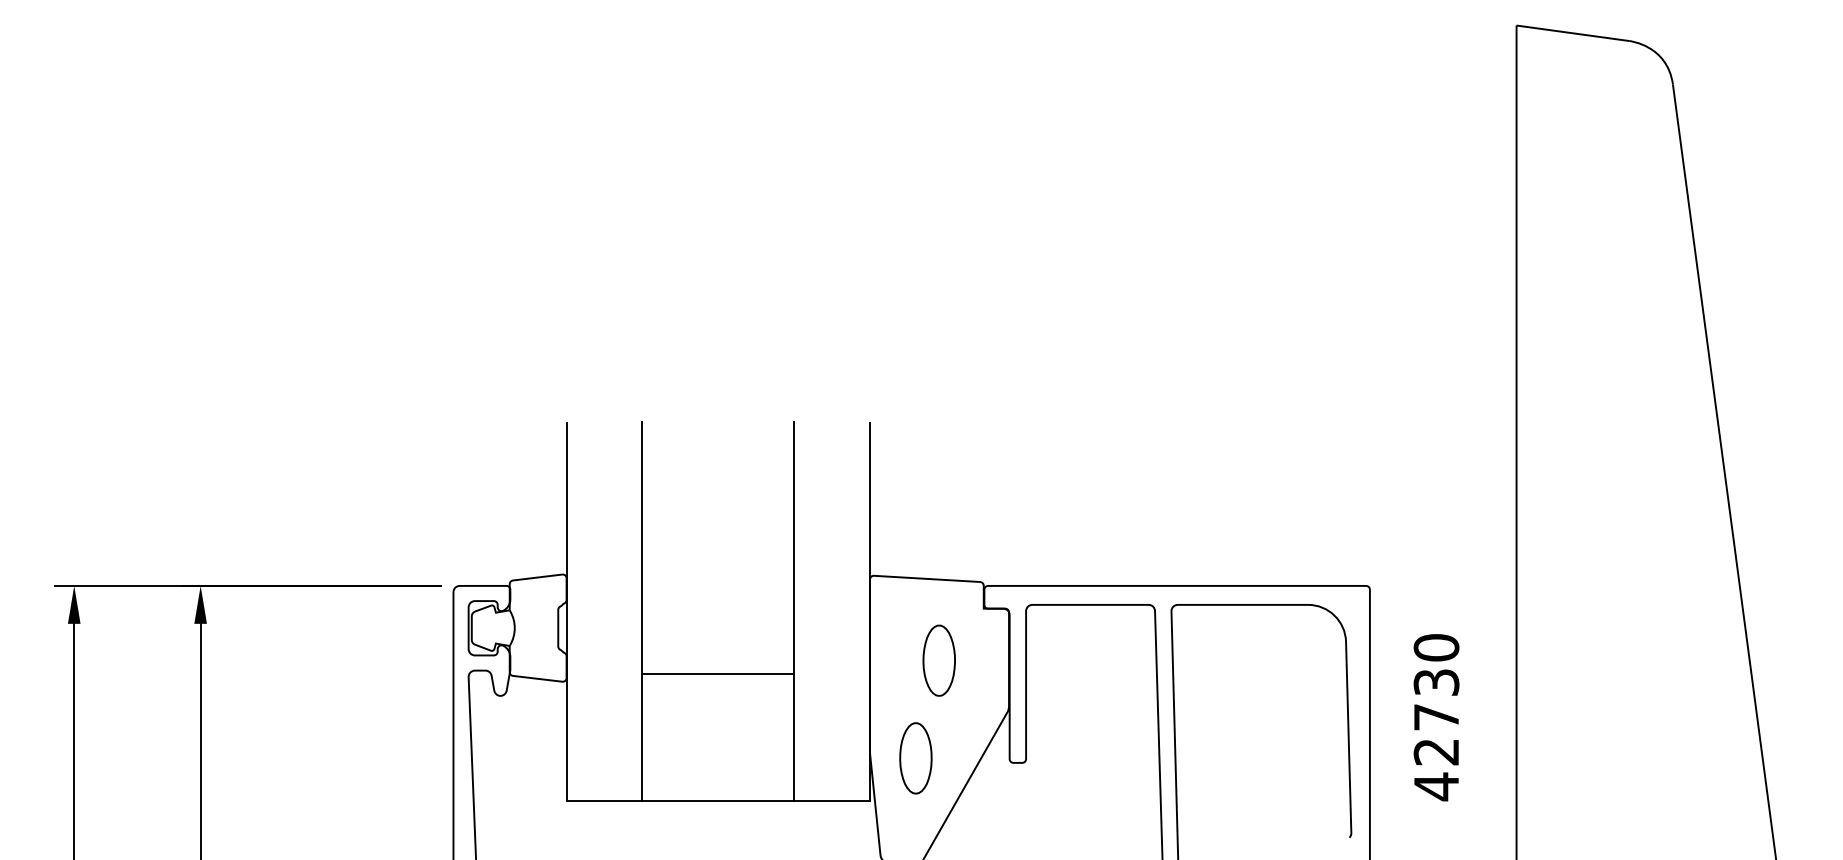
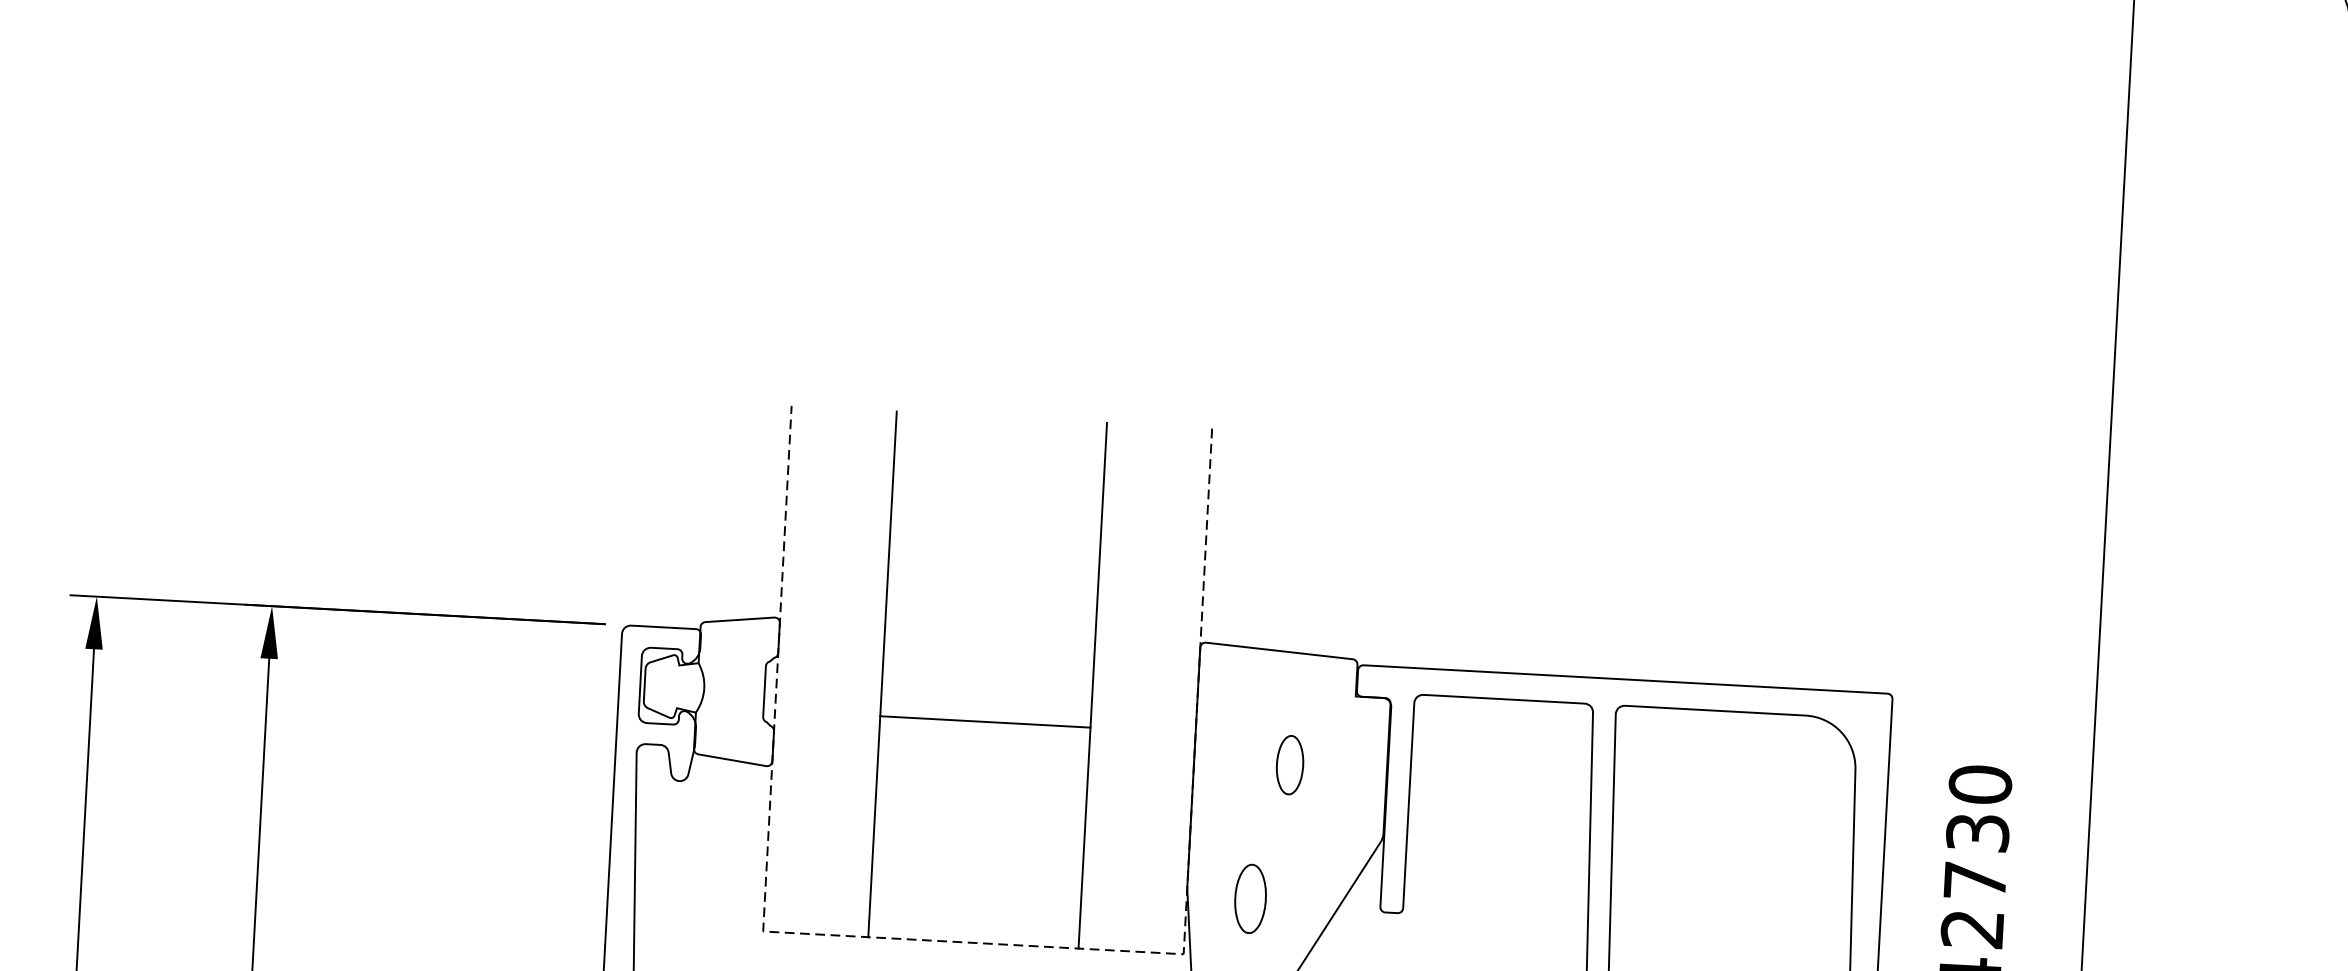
part: (938, 660) -> (1289, 764), size x0.6
line: (718, 674) -> (985, 722), moved
part: (915, 758) -> (1249, 899), size x0.7
line: (718, 800) -> (973, 942), solid -> dashed

